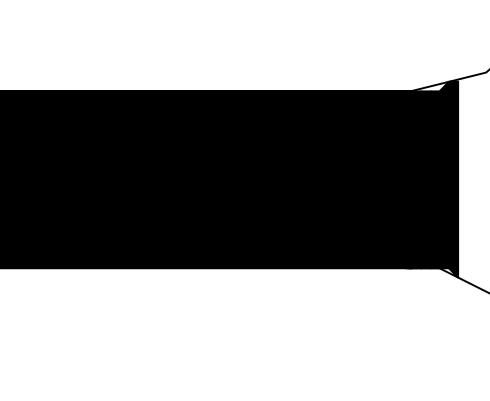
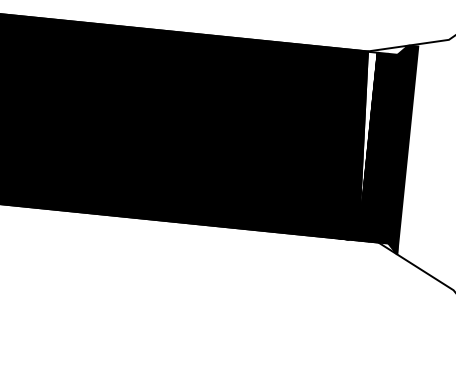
fill: (415, 179) -> (362, 145), removed

